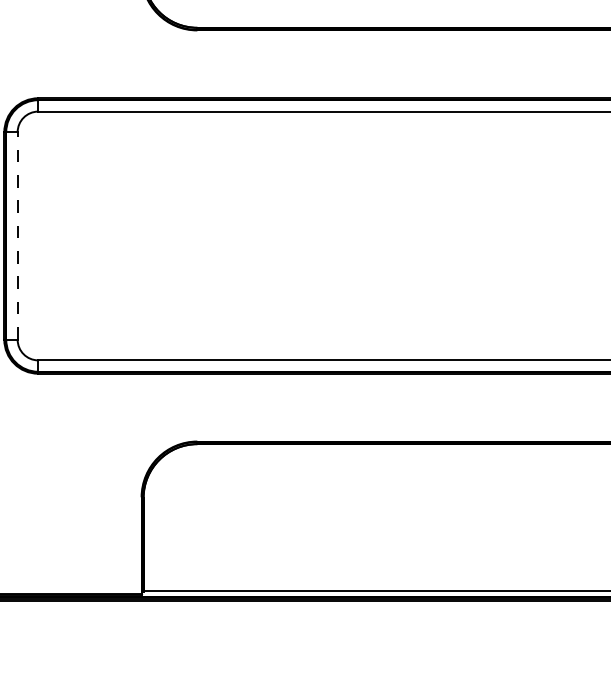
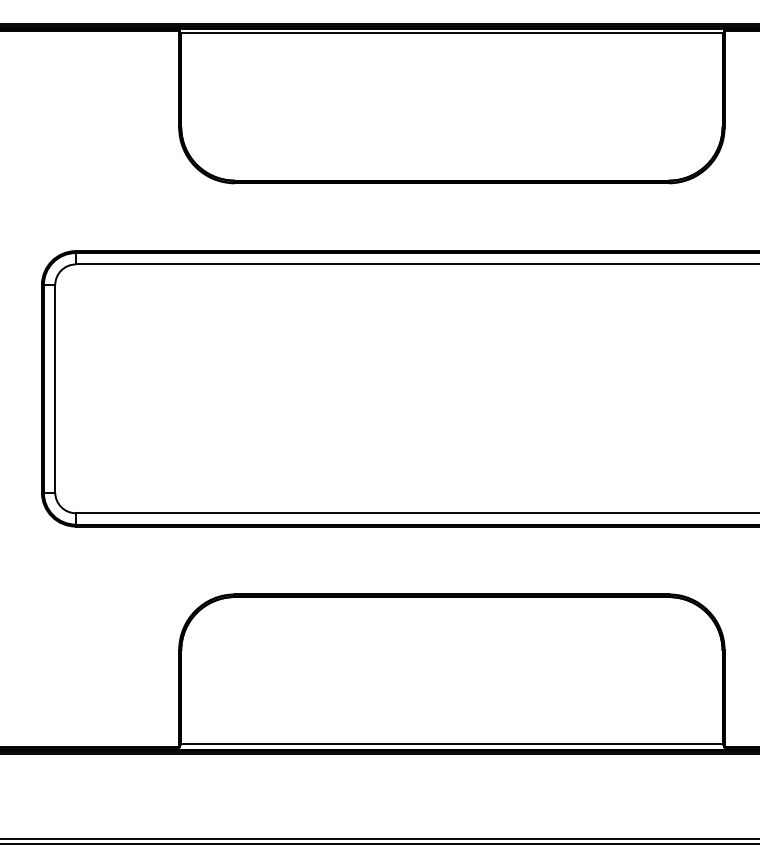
line: (17, 235) -> (55, 388), dashed -> solid

